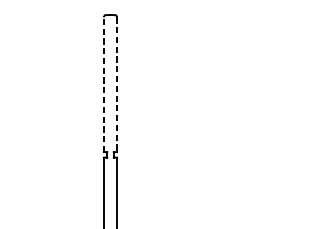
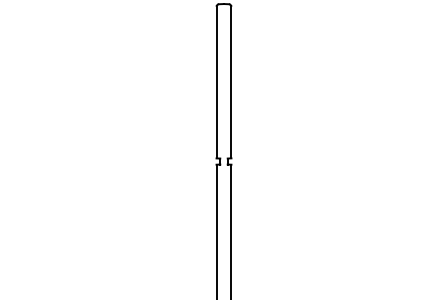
line: (103, 84) -> (216, 82), dashed -> solid
line: (117, 84) -> (231, 82), dashed -> solid

